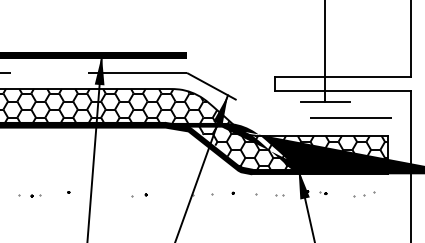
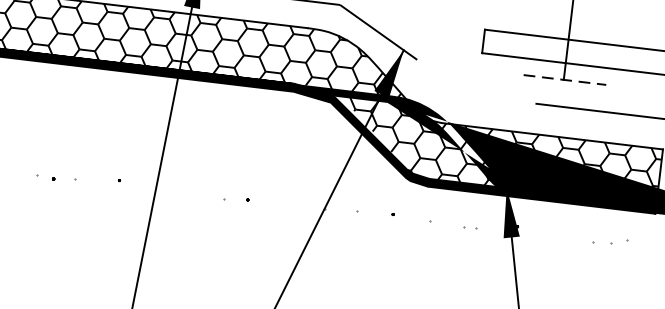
line: (325, 101) -> (565, 79), solid -> dashed
part: (323, 192) -> (543, 231), removed
part: (35, 195) -> (63, 178), size x1.6

